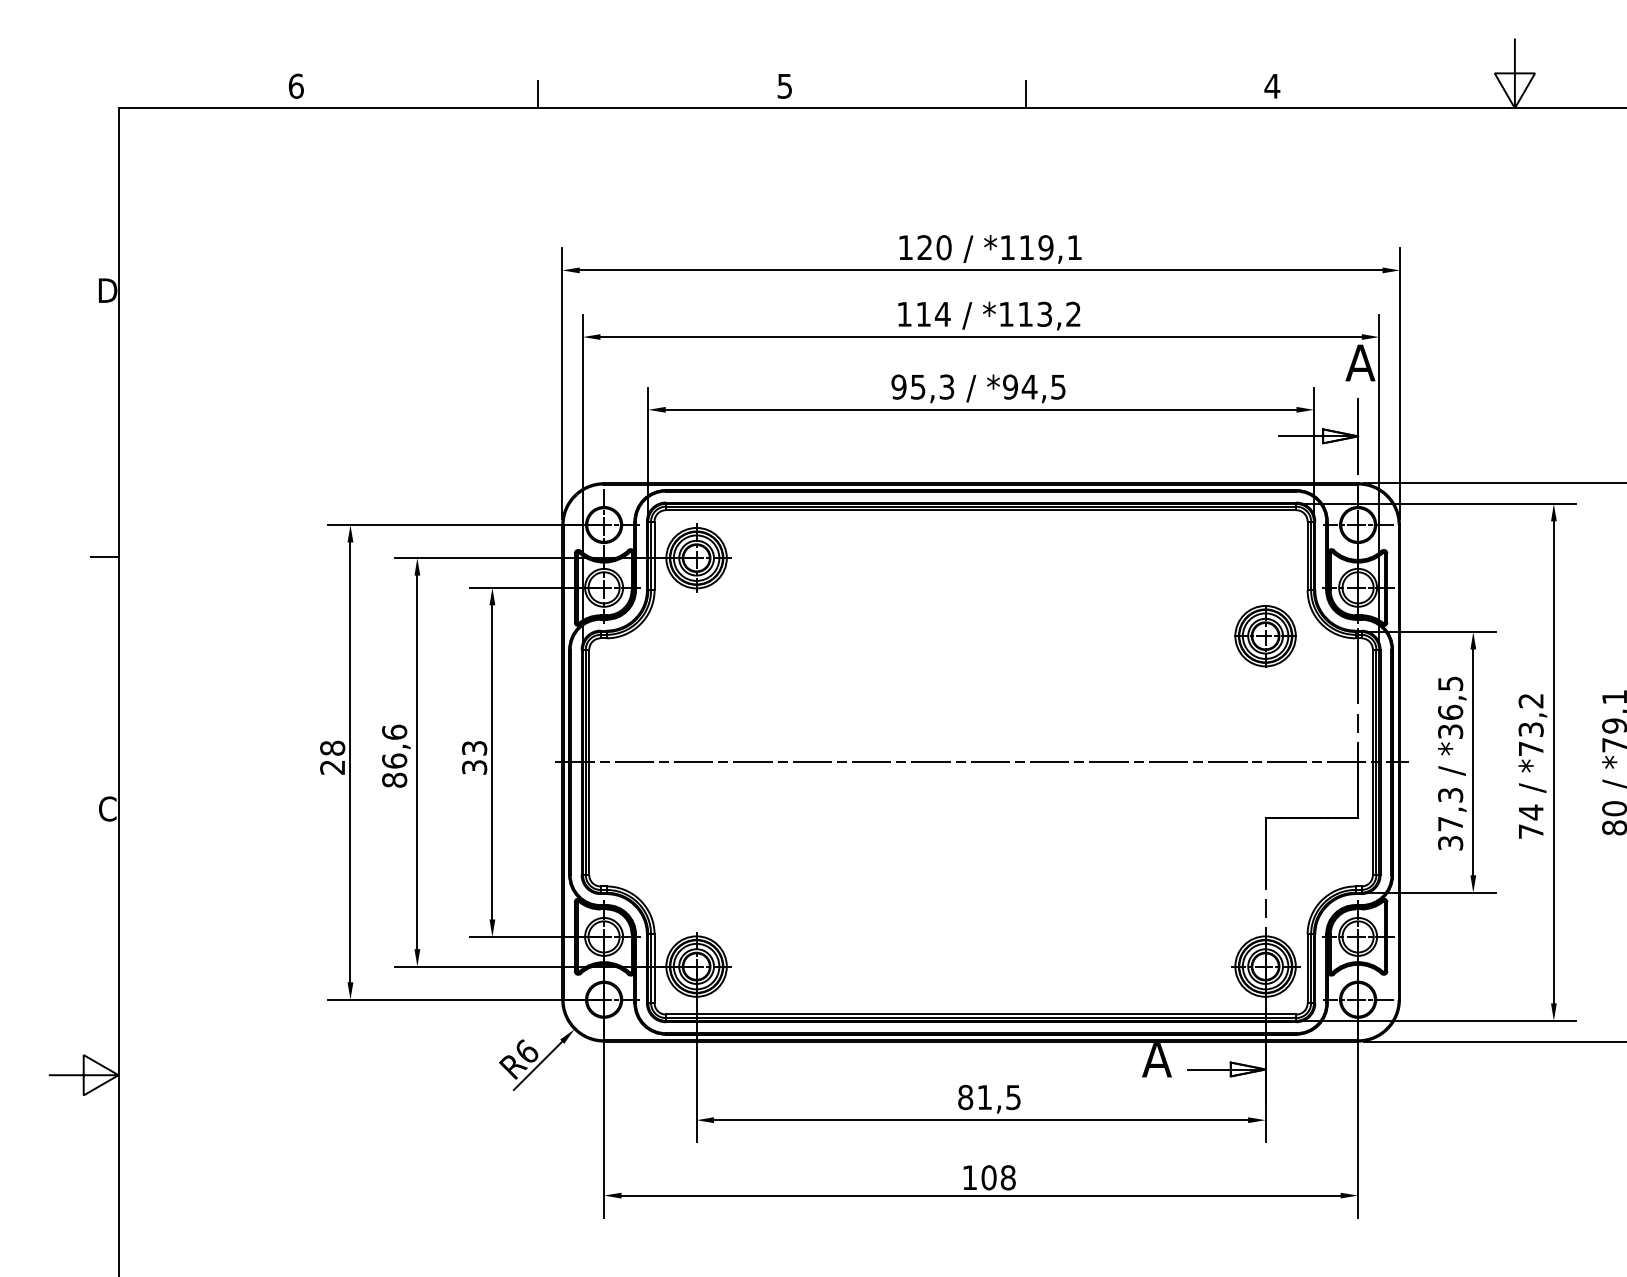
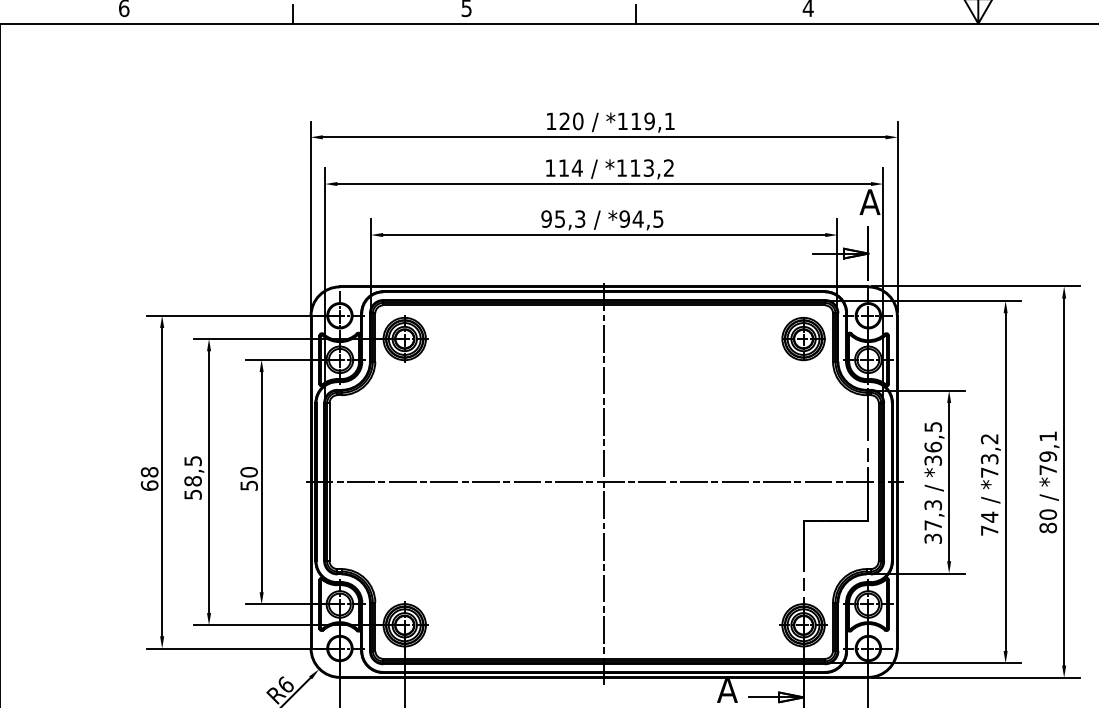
part: (1265, 636) -> (803, 339), moved
text: (394, 755) -> (193, 477), 86,6 -> 58,5
text: (474, 757) -> (249, 478), 33 -> 50
line: (981, 765) -> (604, 484), added
text: (332, 766) -> (149, 485), 28 -> 68

